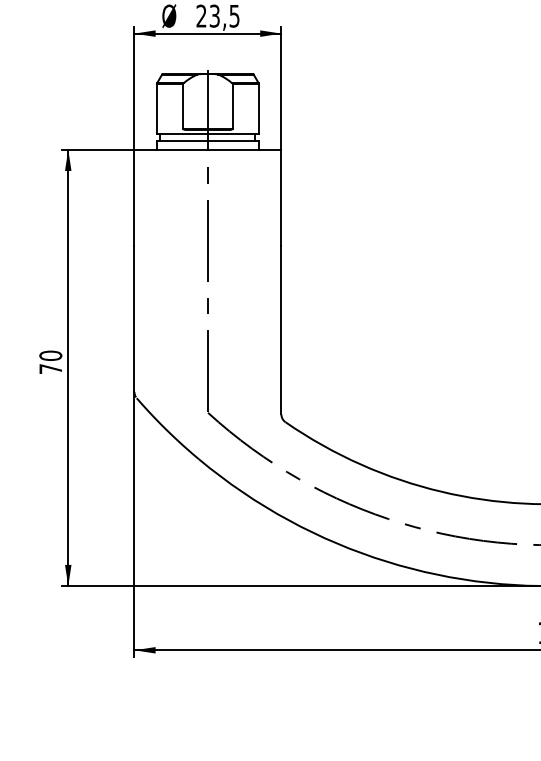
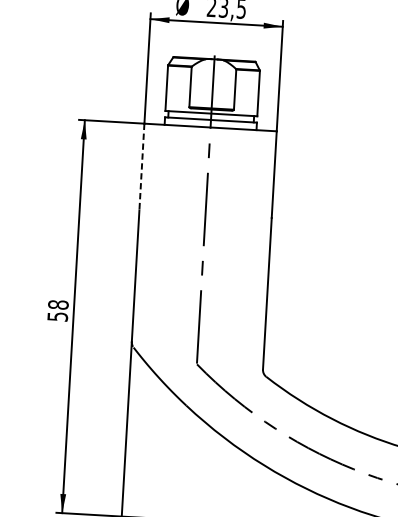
line: (134, 198) -> (141, 167), solid -> dashed
text: (50, 361) -> (57, 309), 70 -> 58

